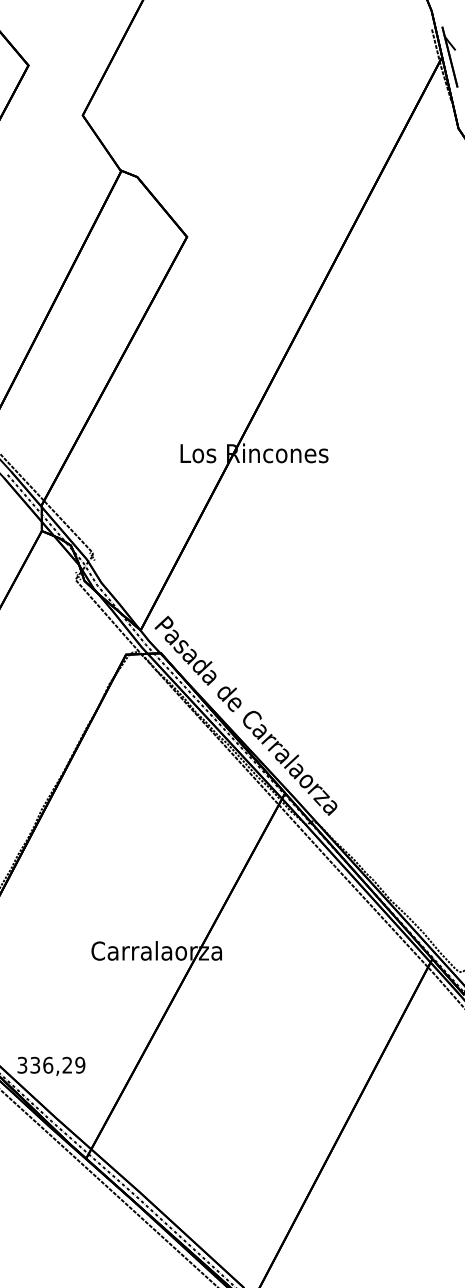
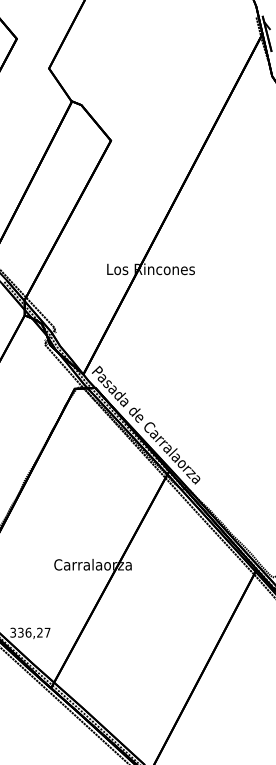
text: (80, 1064) -> (47, 632), 336,29 -> 336,27

